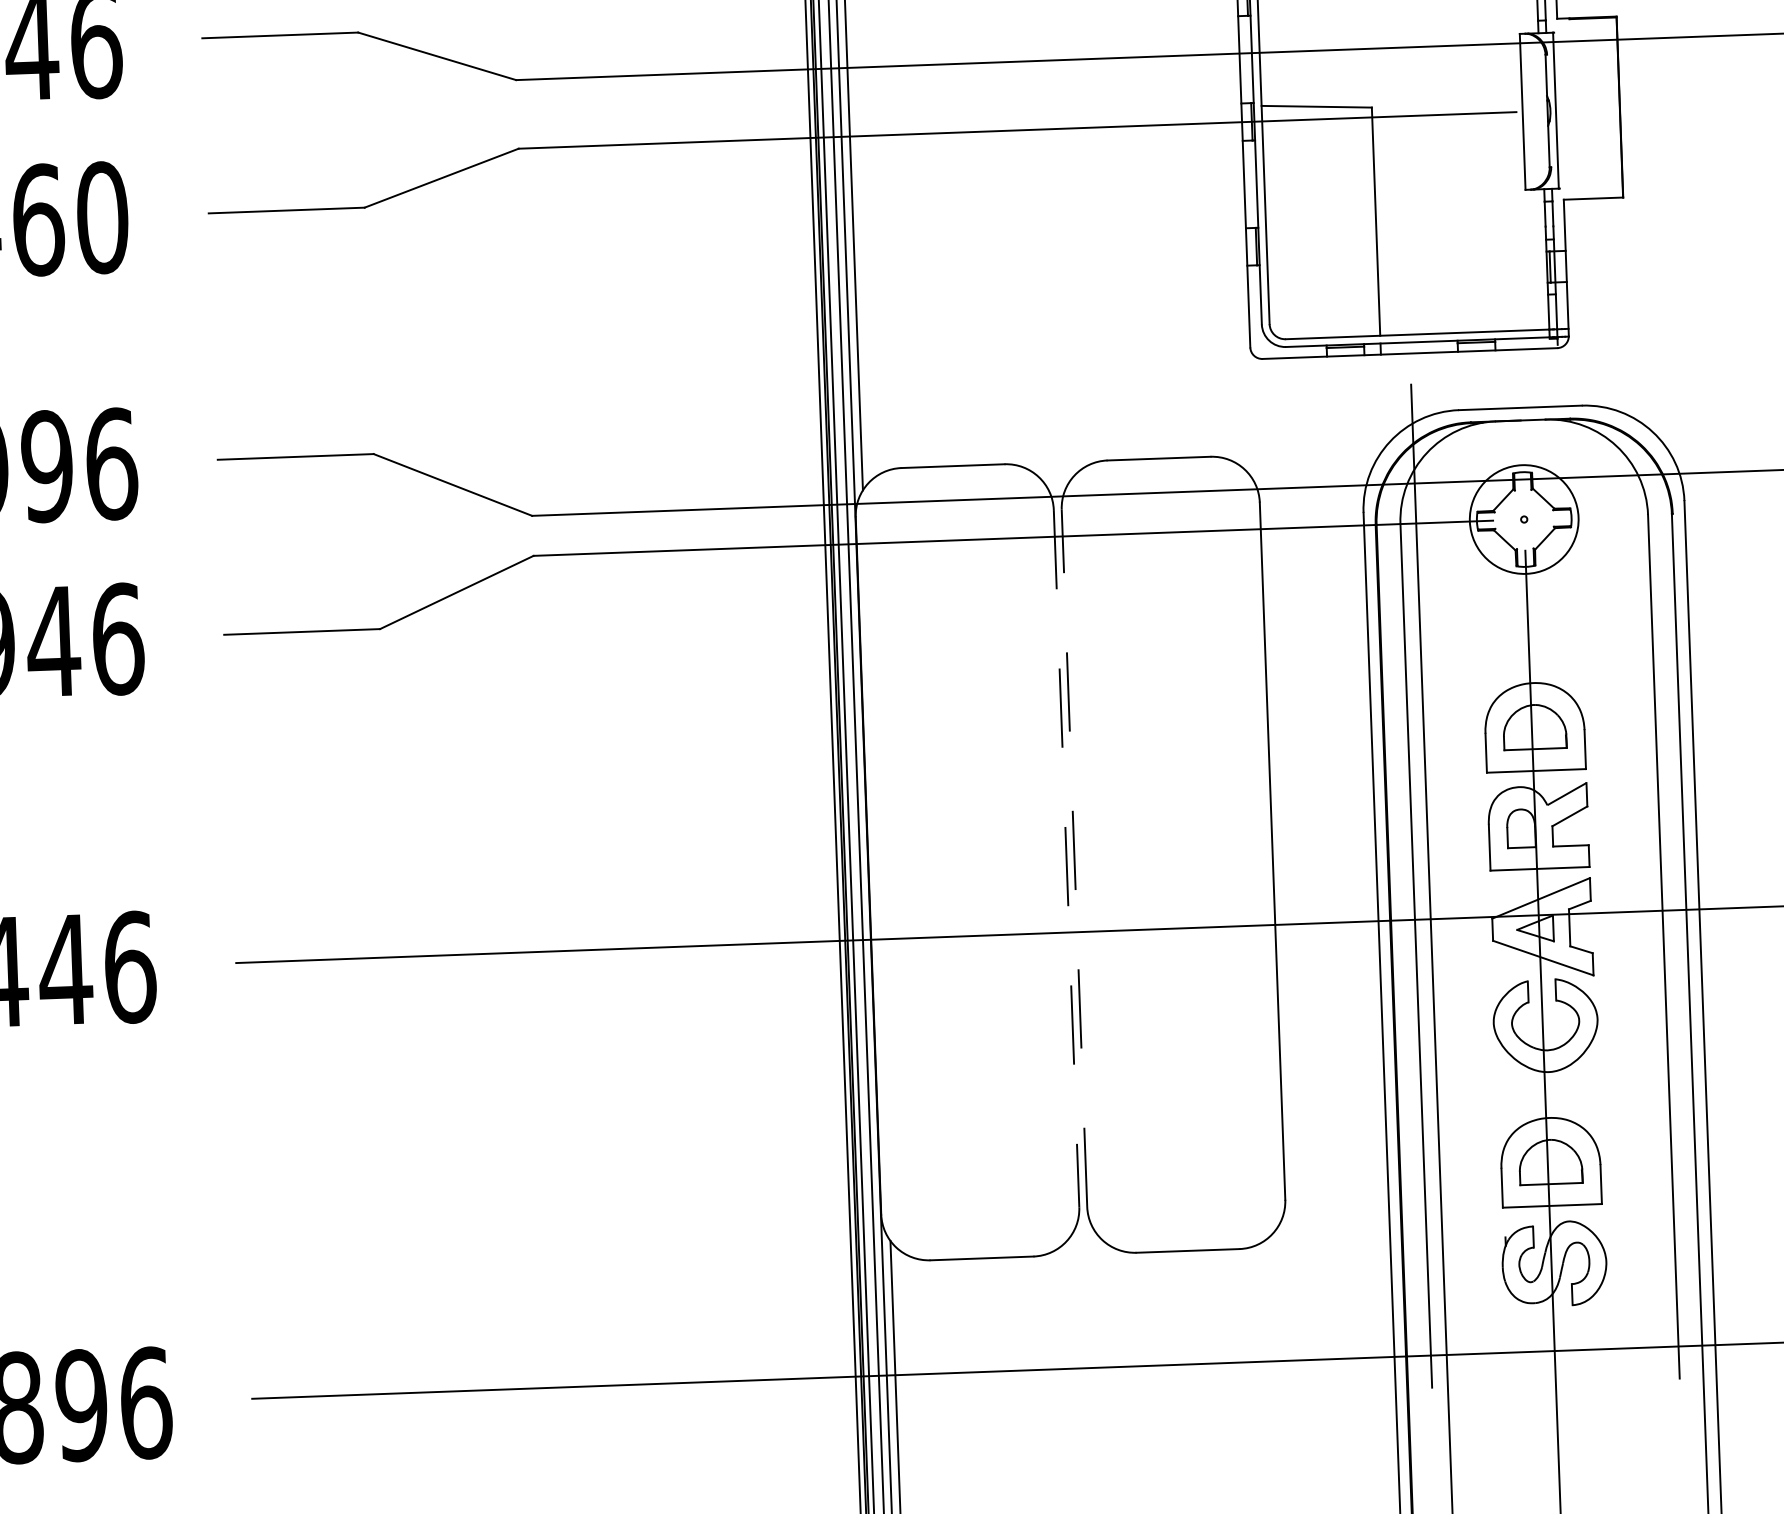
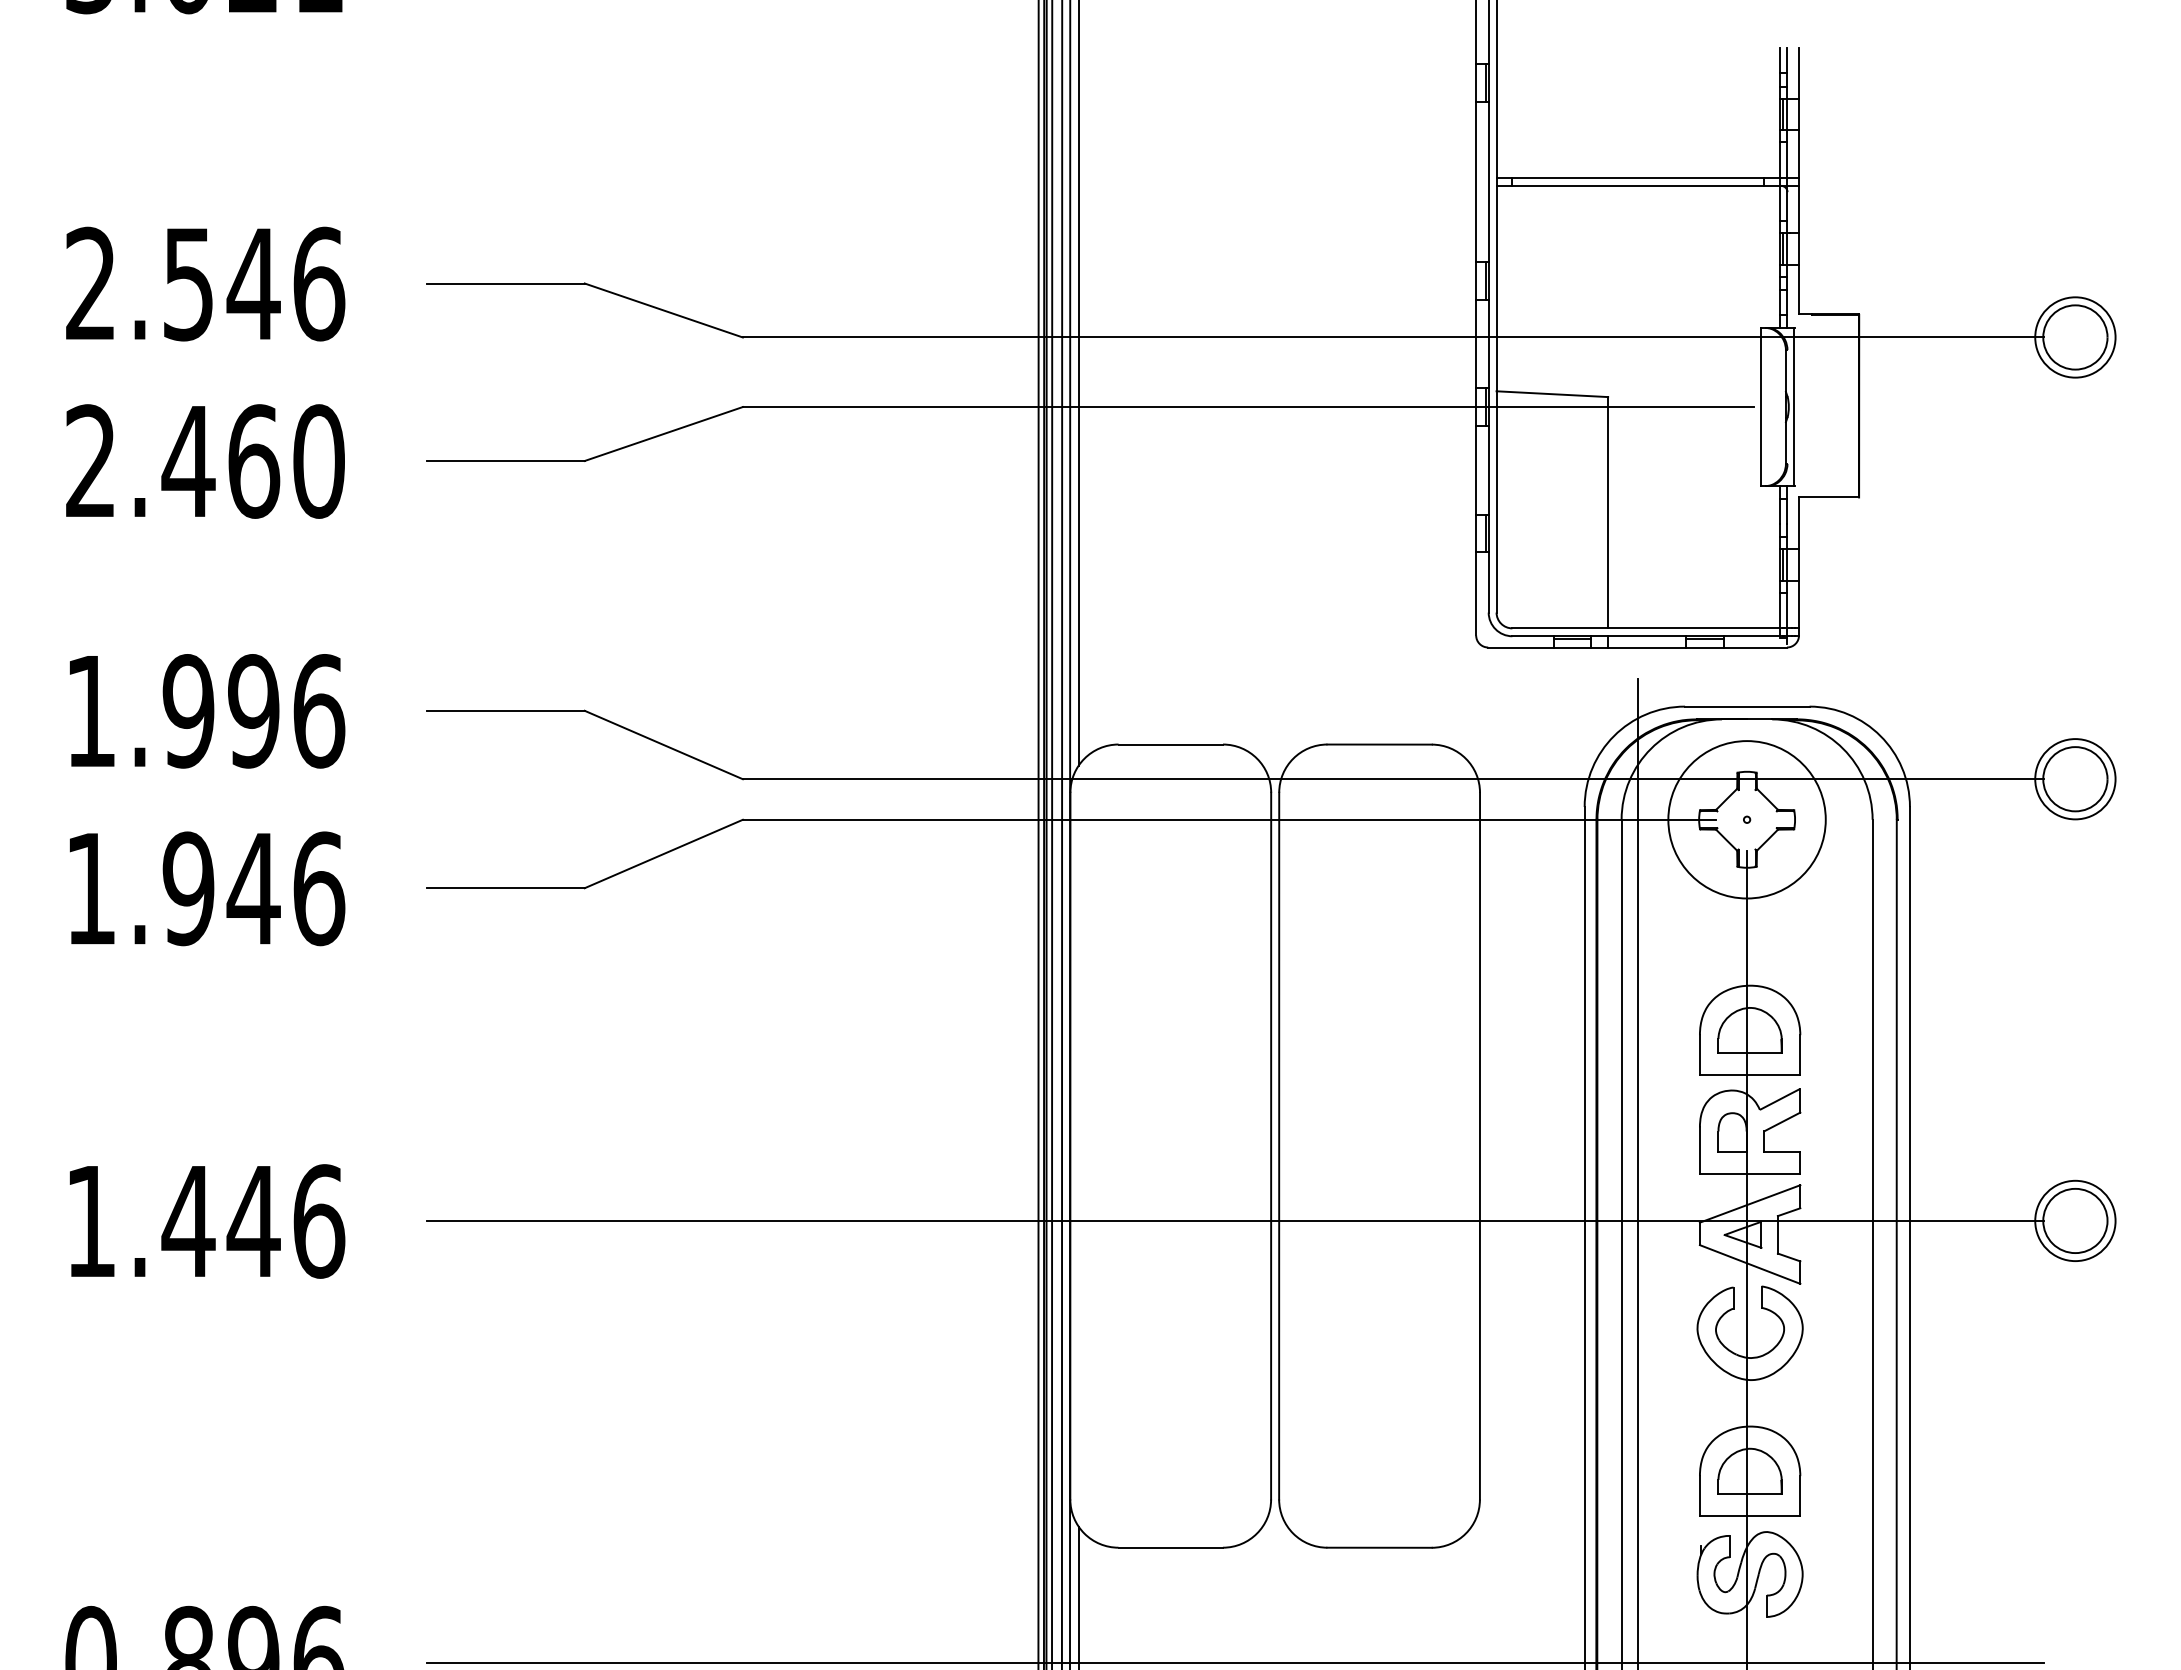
circle: (1523, 519) -> (1746, 819), size x1.43
line: (1074, 857) -> (1279, 1145), dashed -> solid
line: (1066, 859) -> (1271, 1146), dashed -> solid

